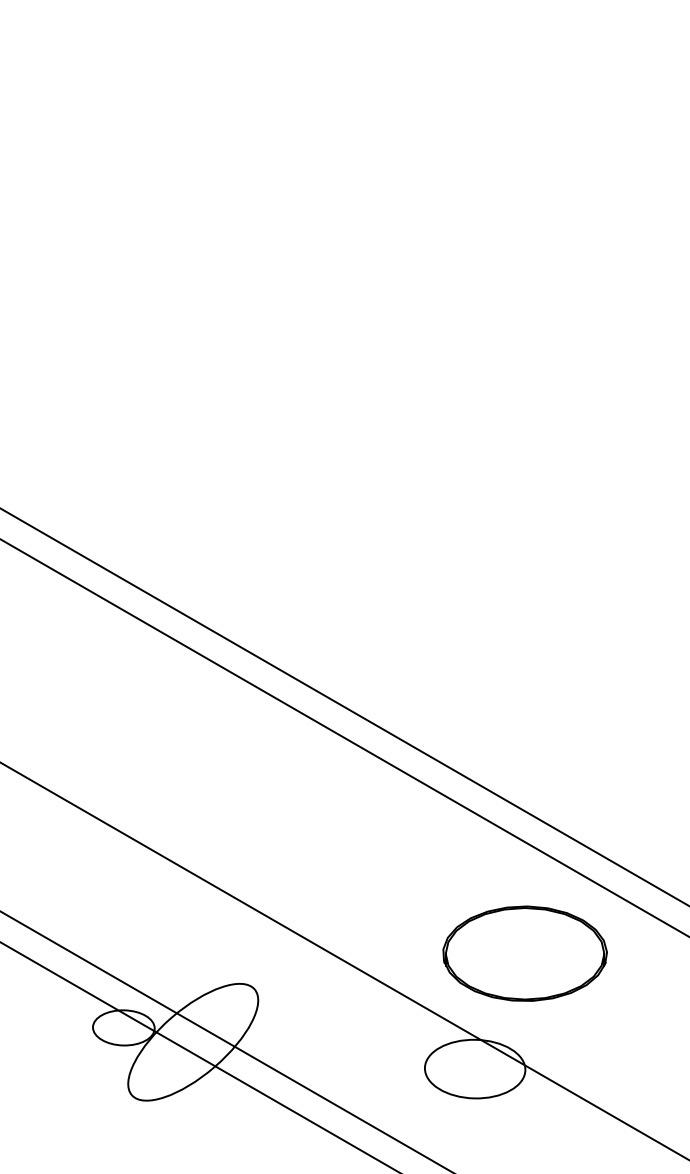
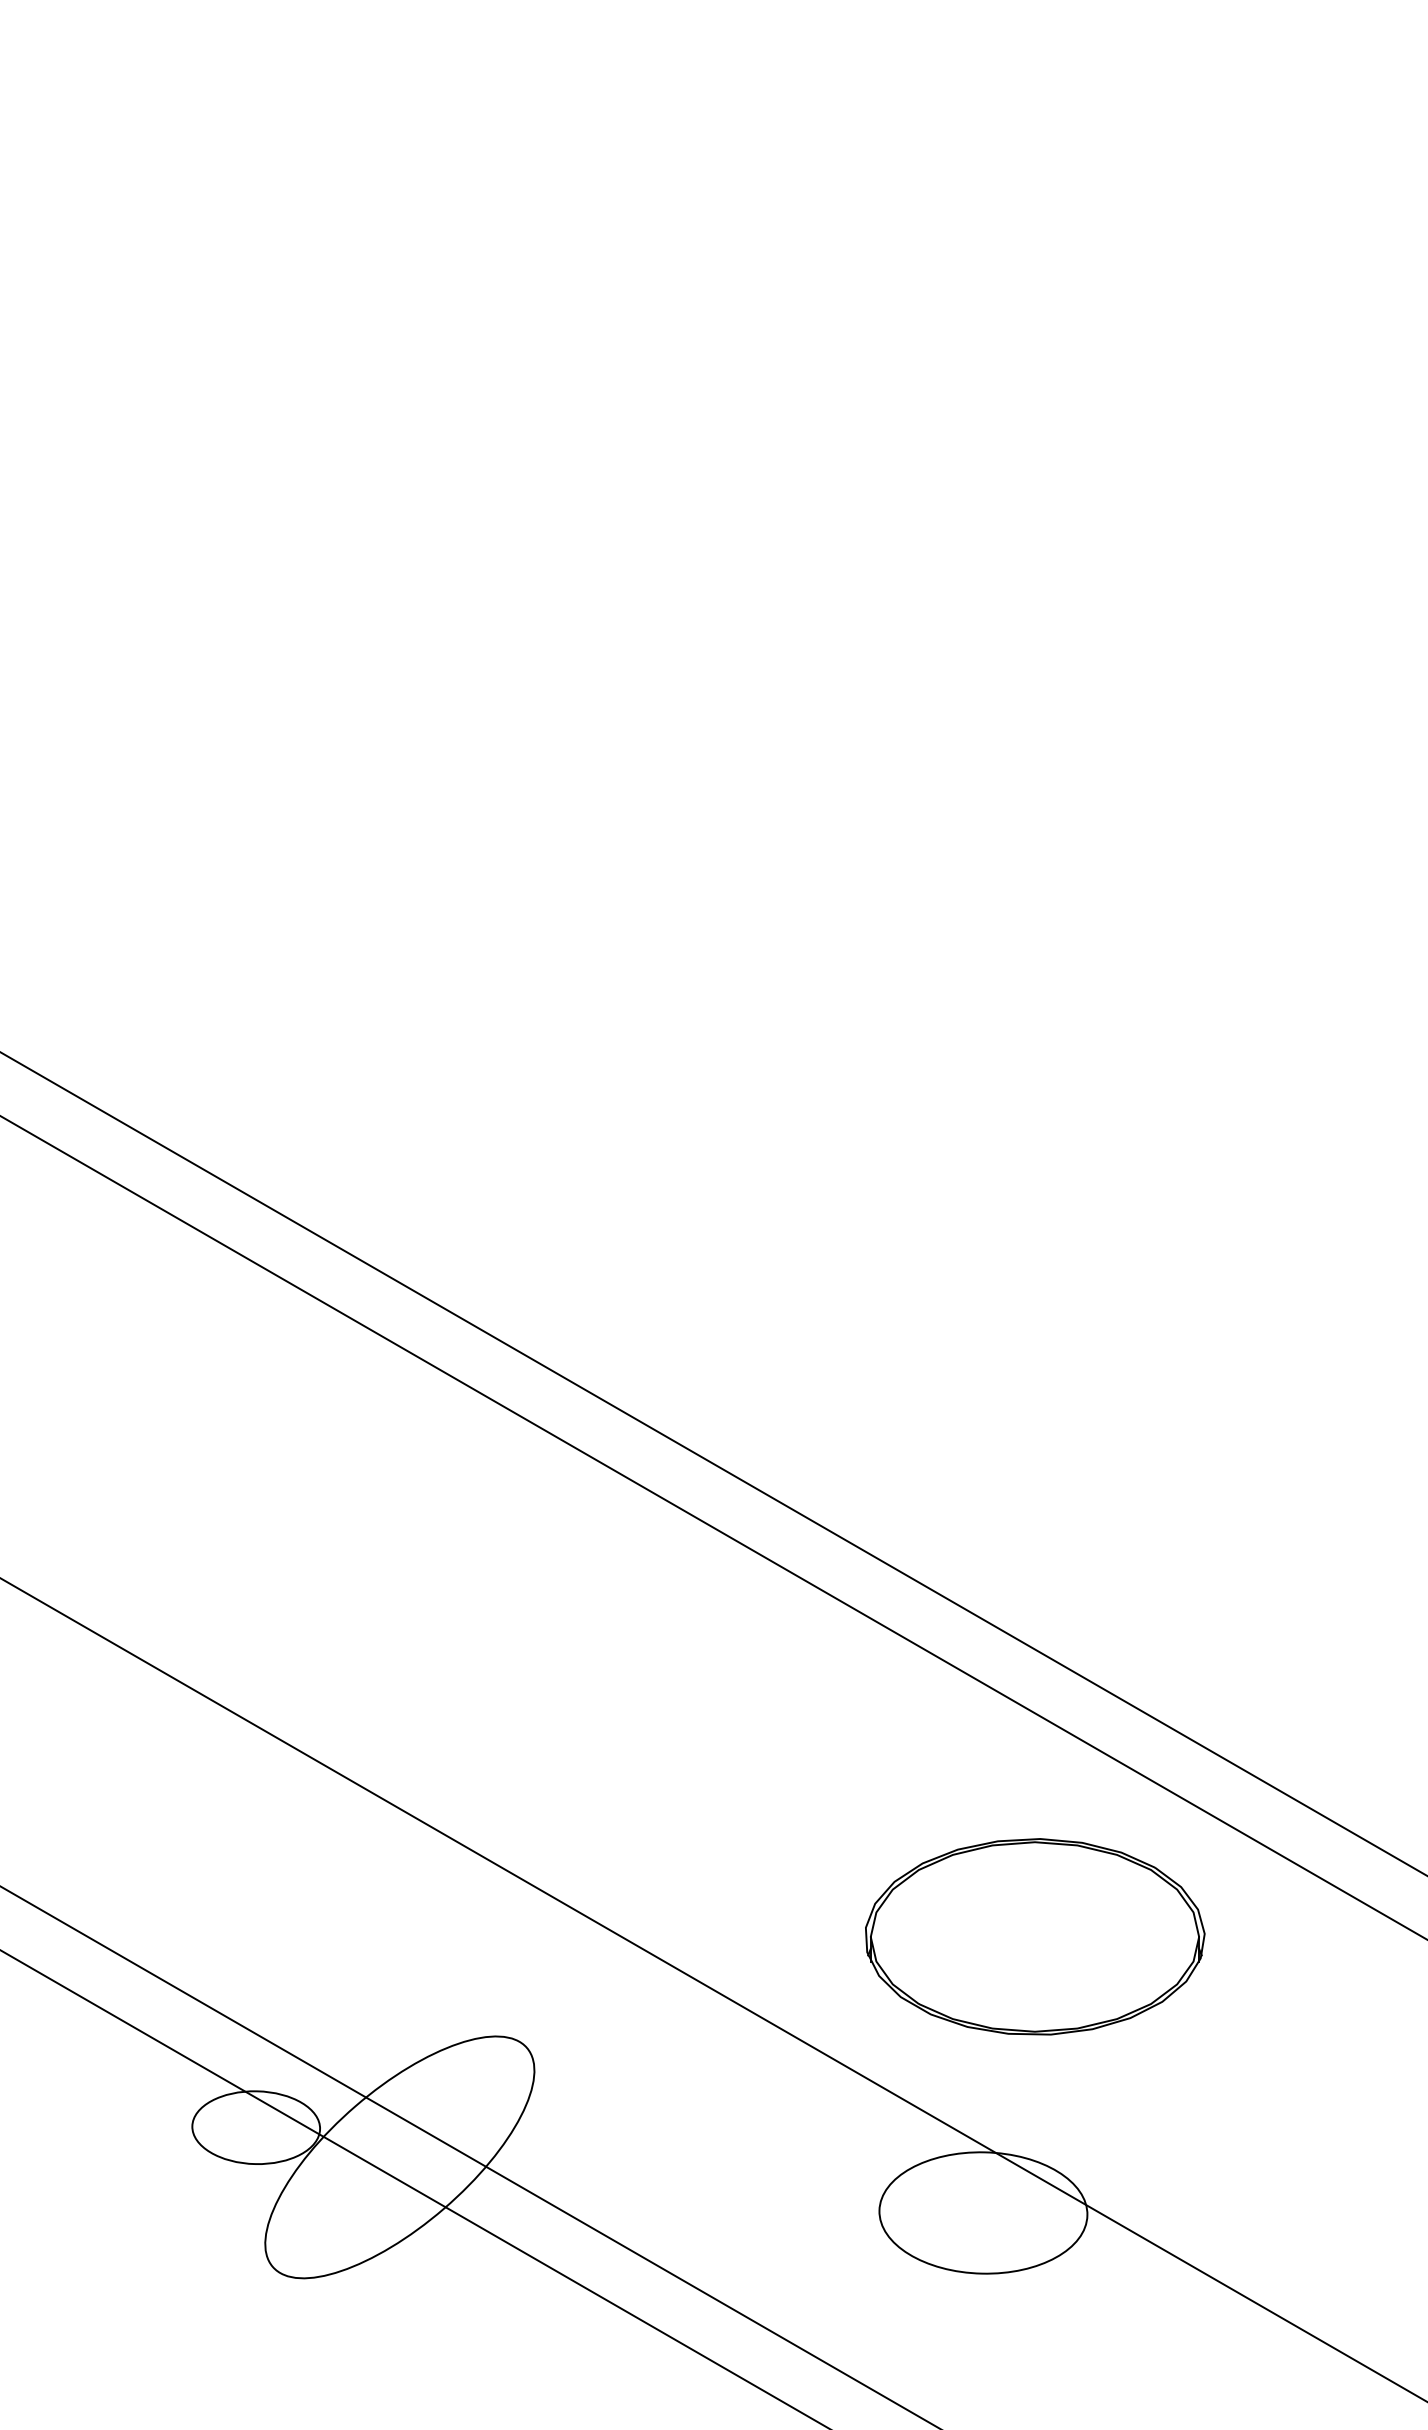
part: (524, 953) -> (1033, 1936), moved

